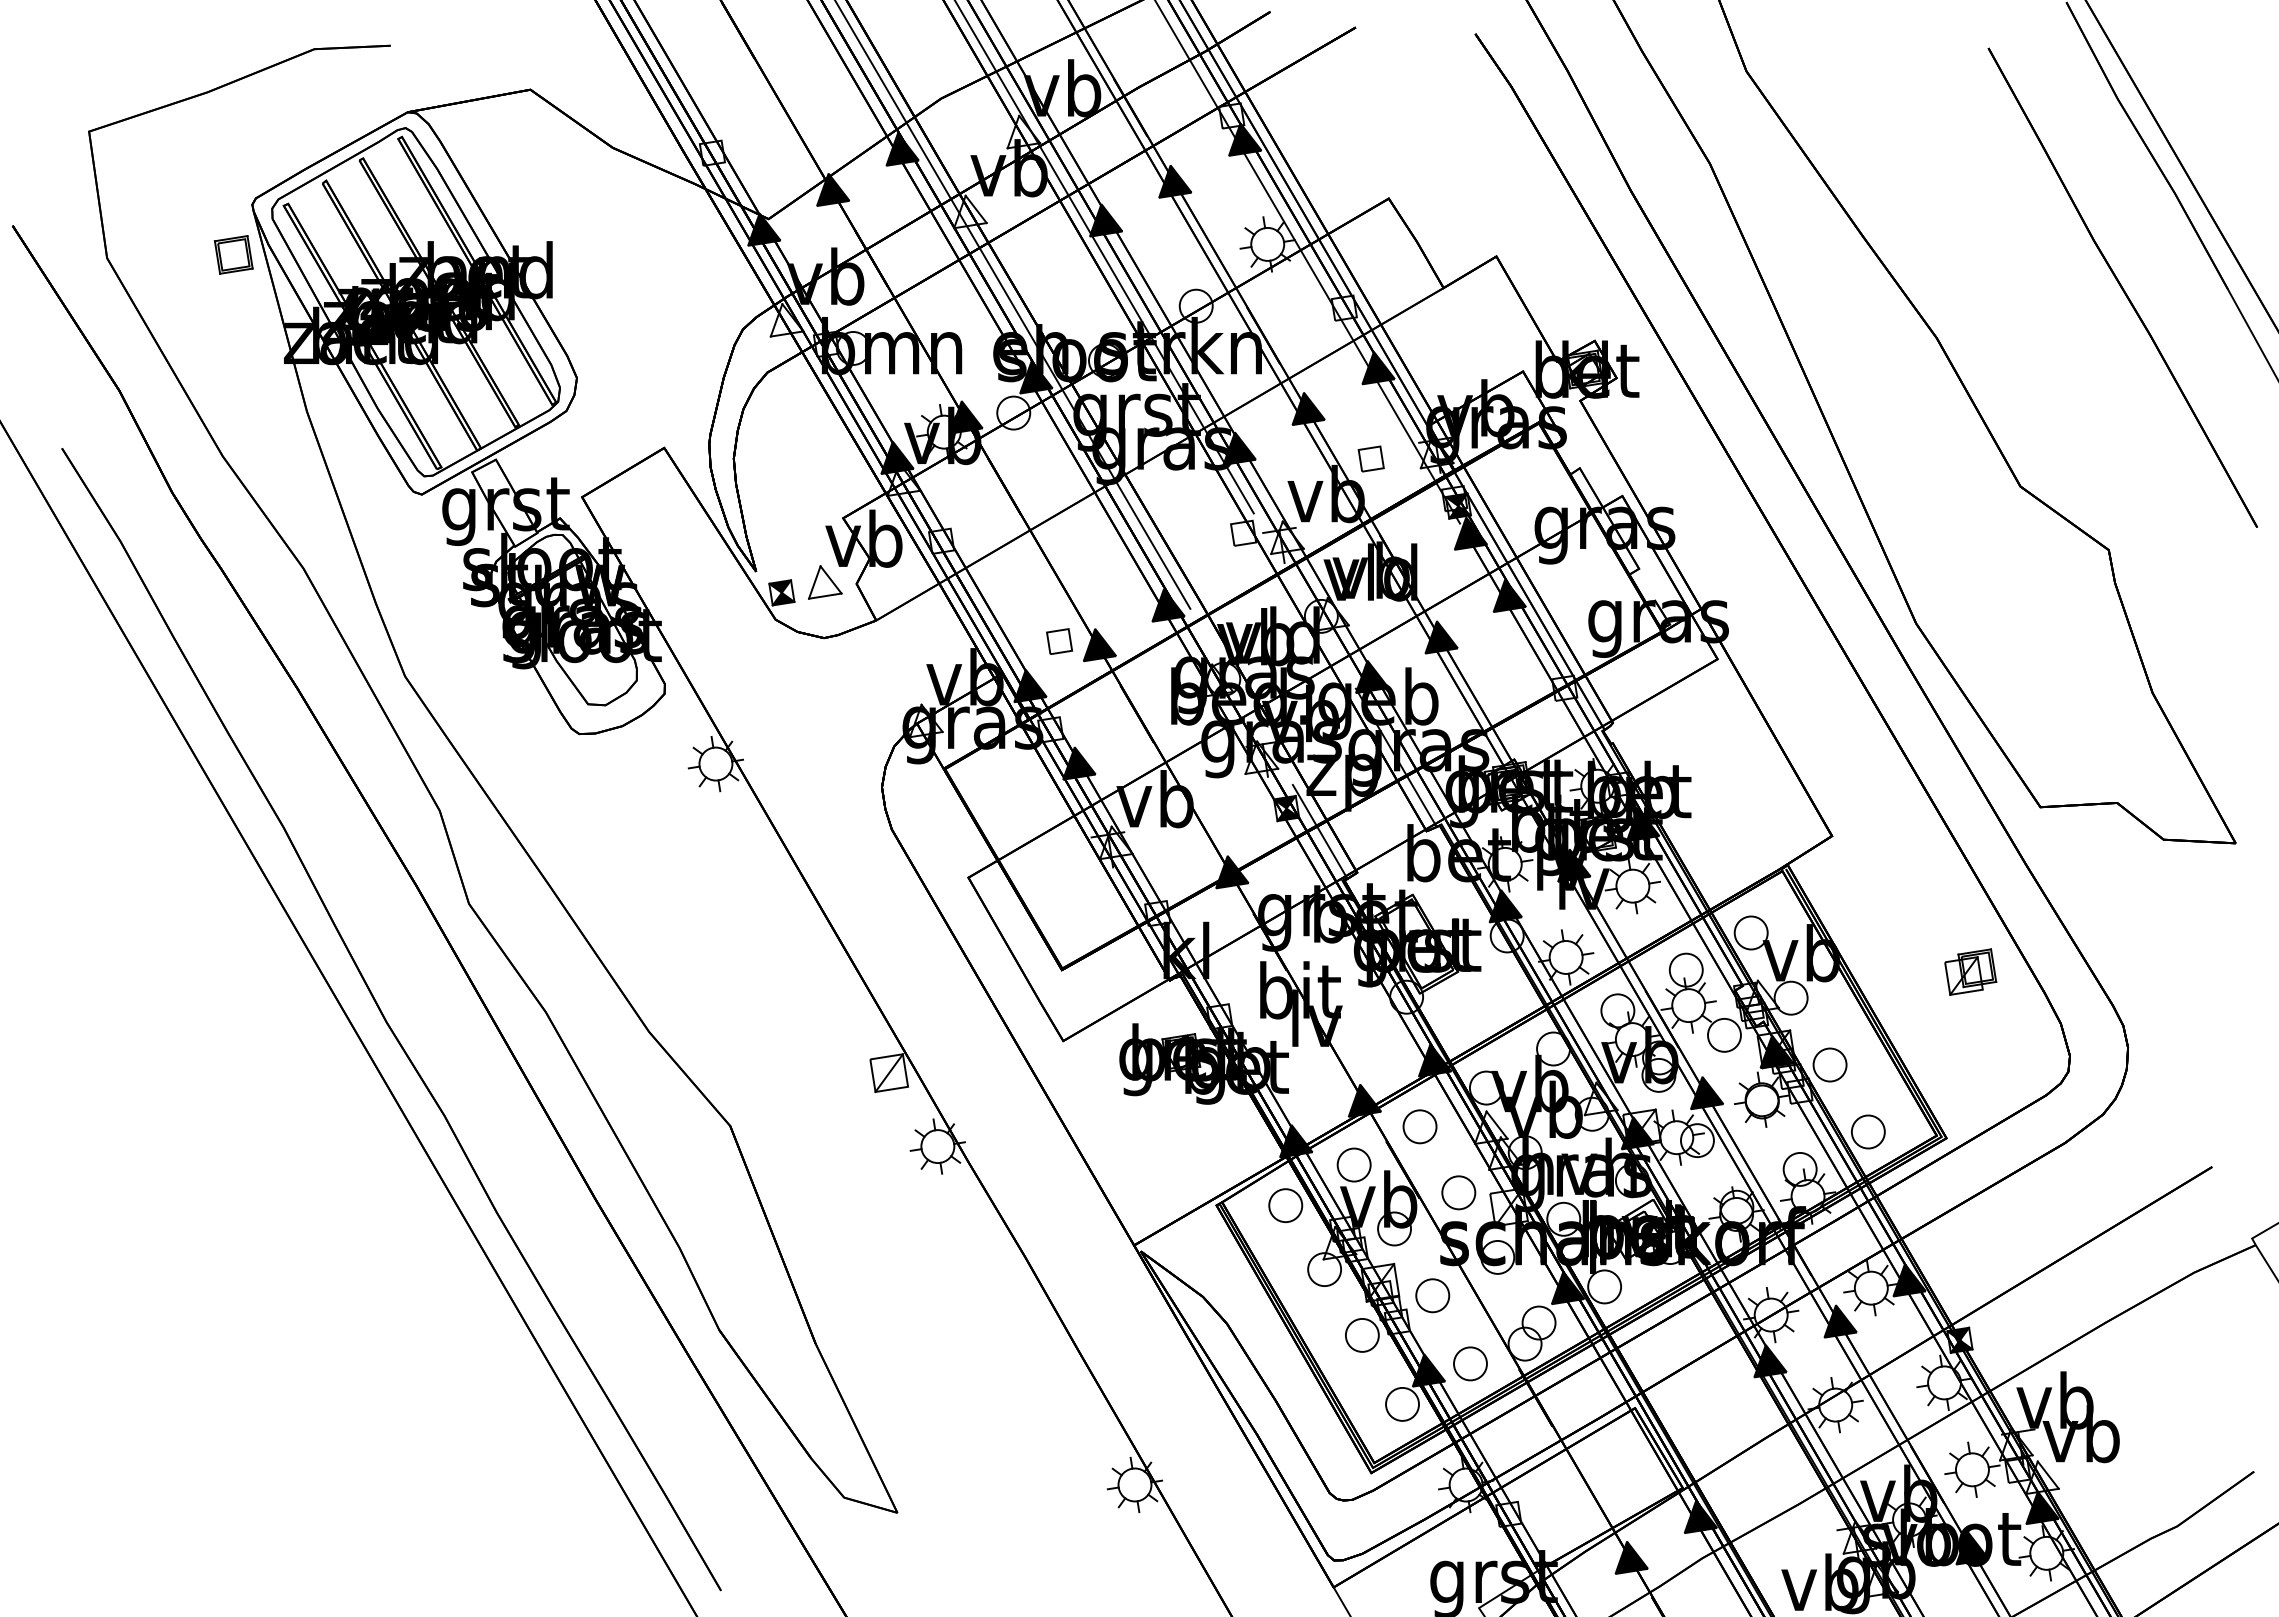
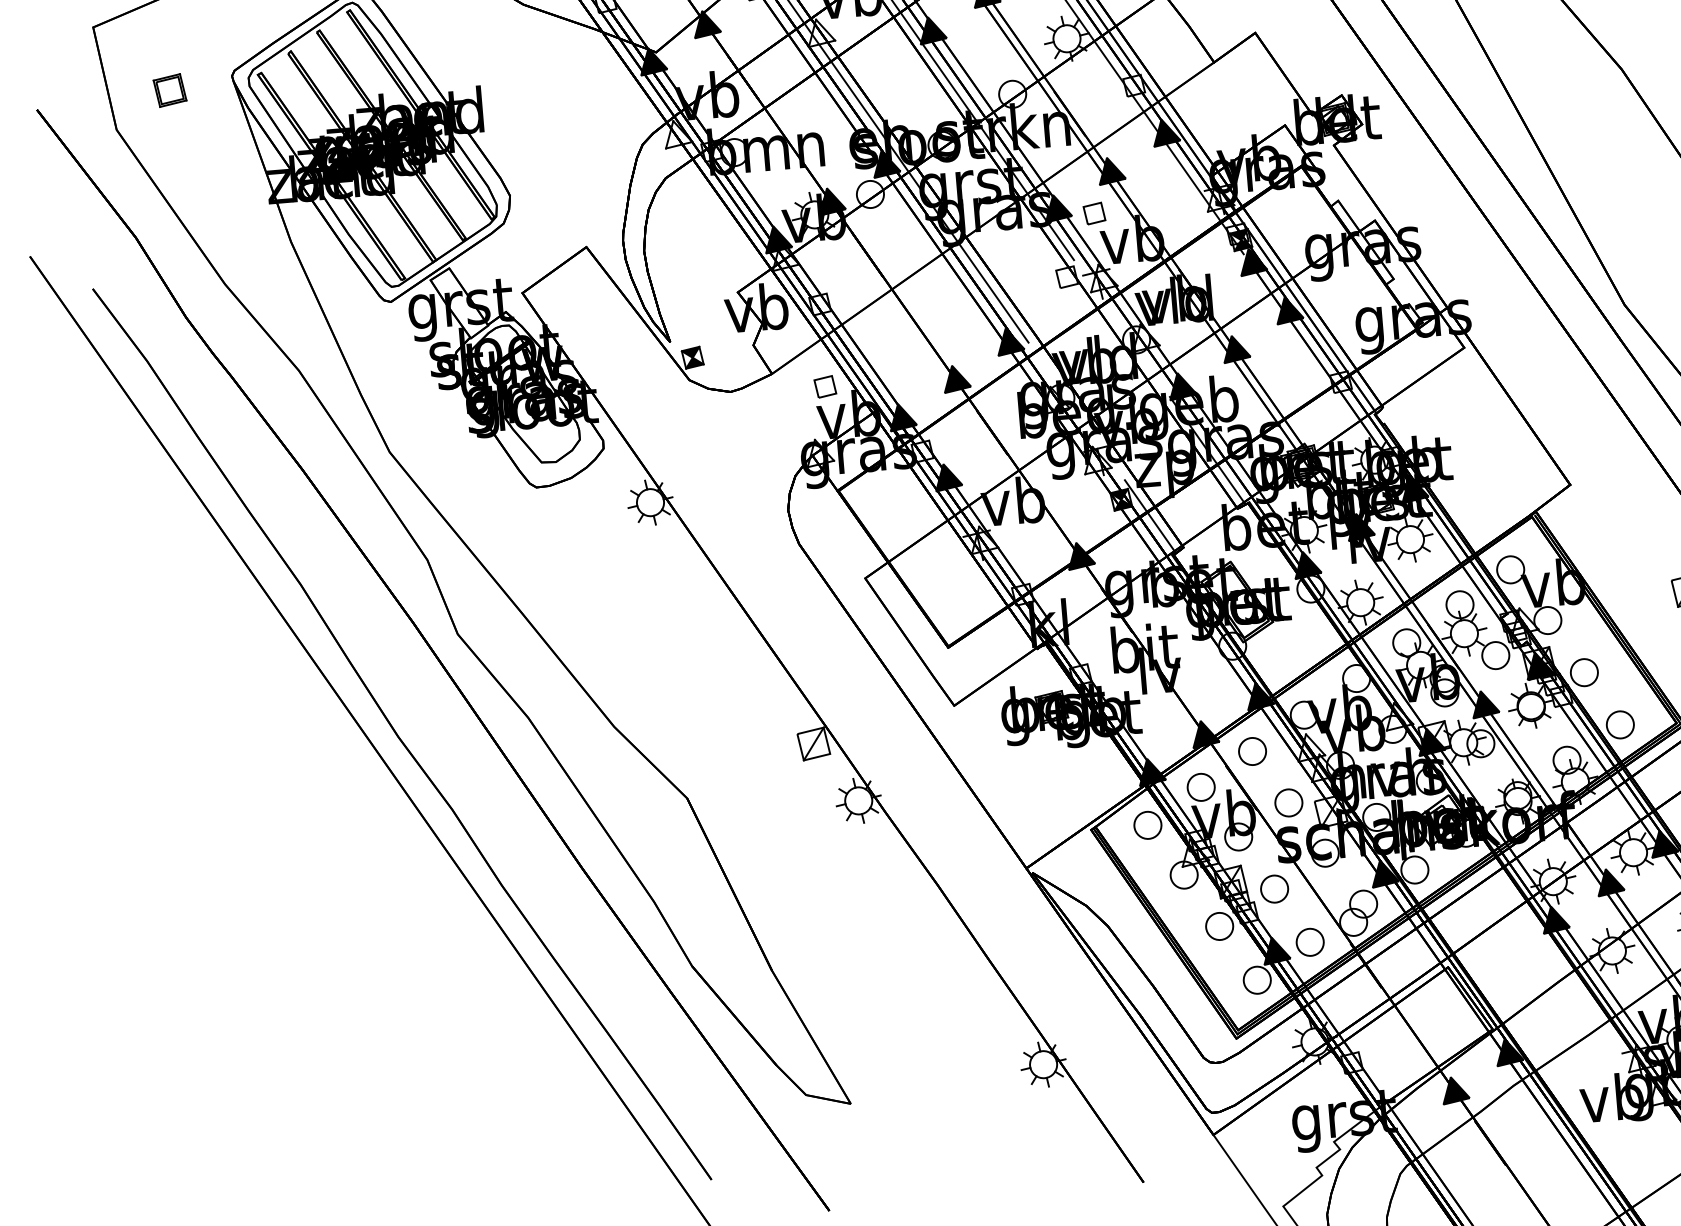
part: (233, 254) -> (169, 90), moved
part: (1370, 458) -> (1093, 213), moved
part: (825, 582) -> (727, 346), removed
part: (1059, 641) -> (825, 386), moved

